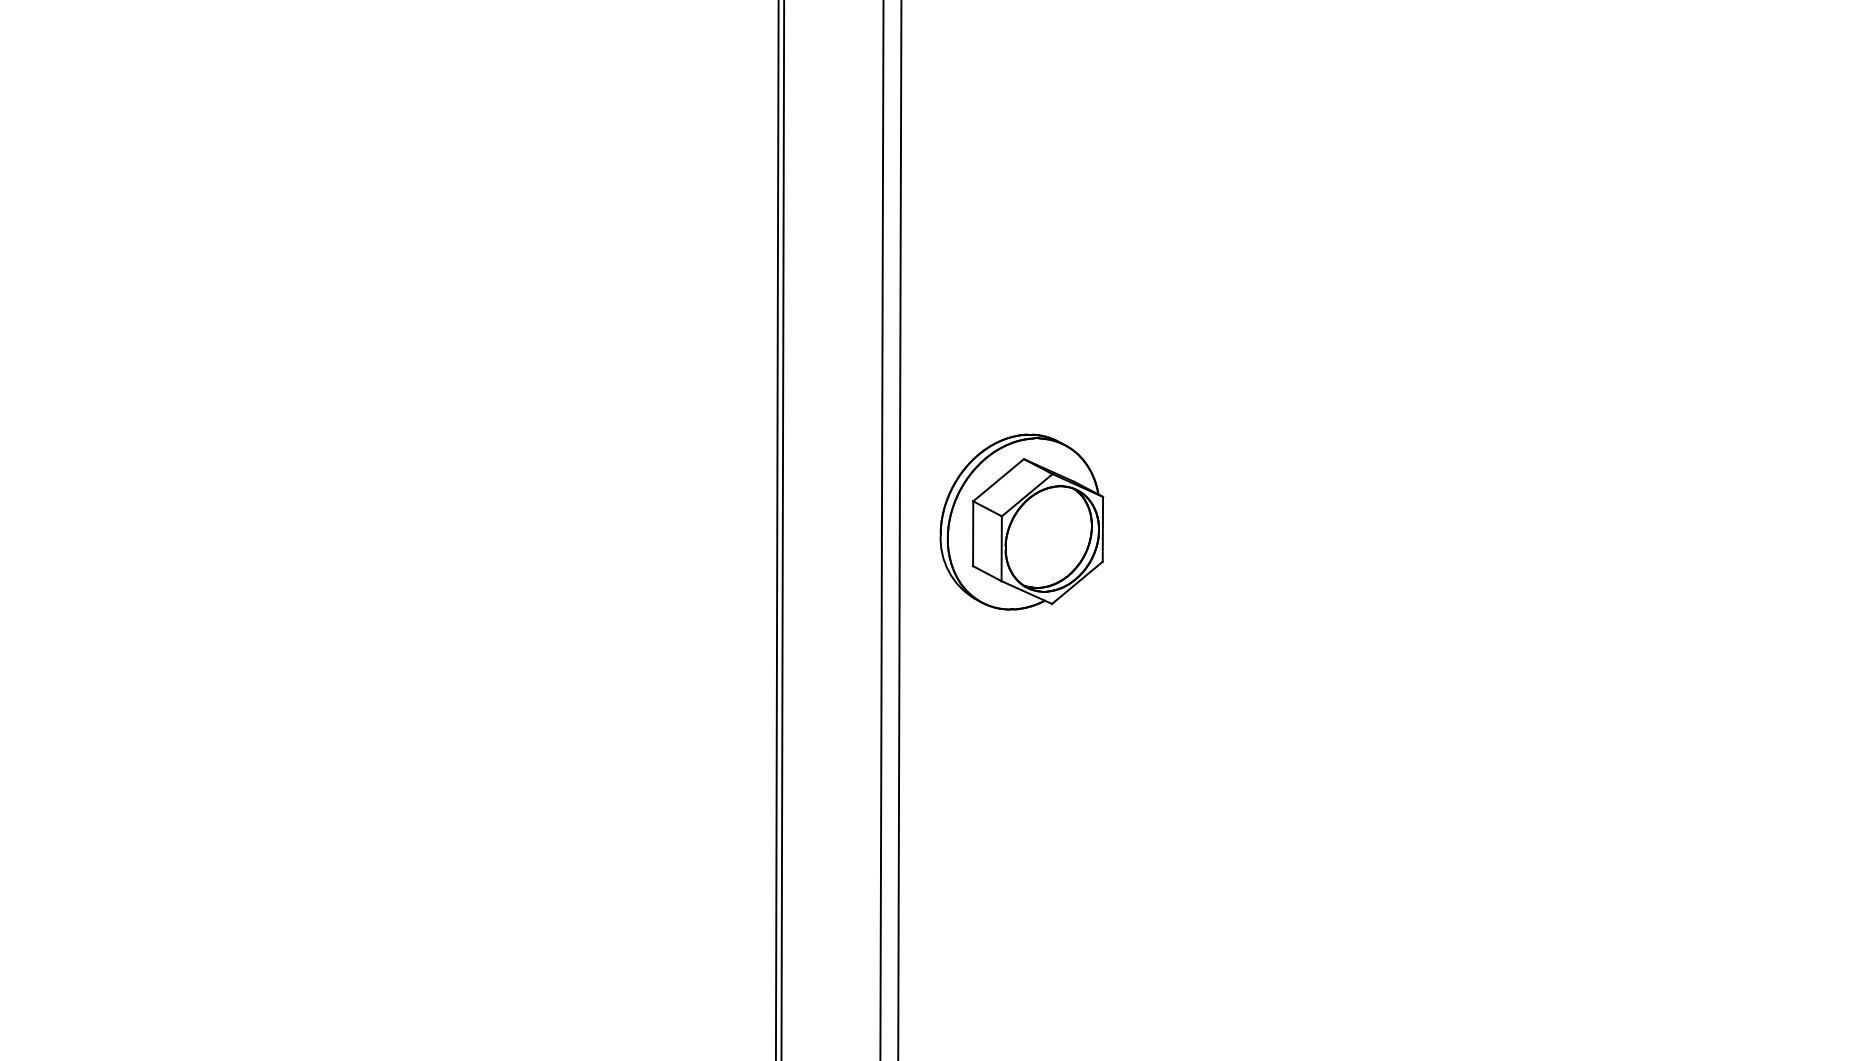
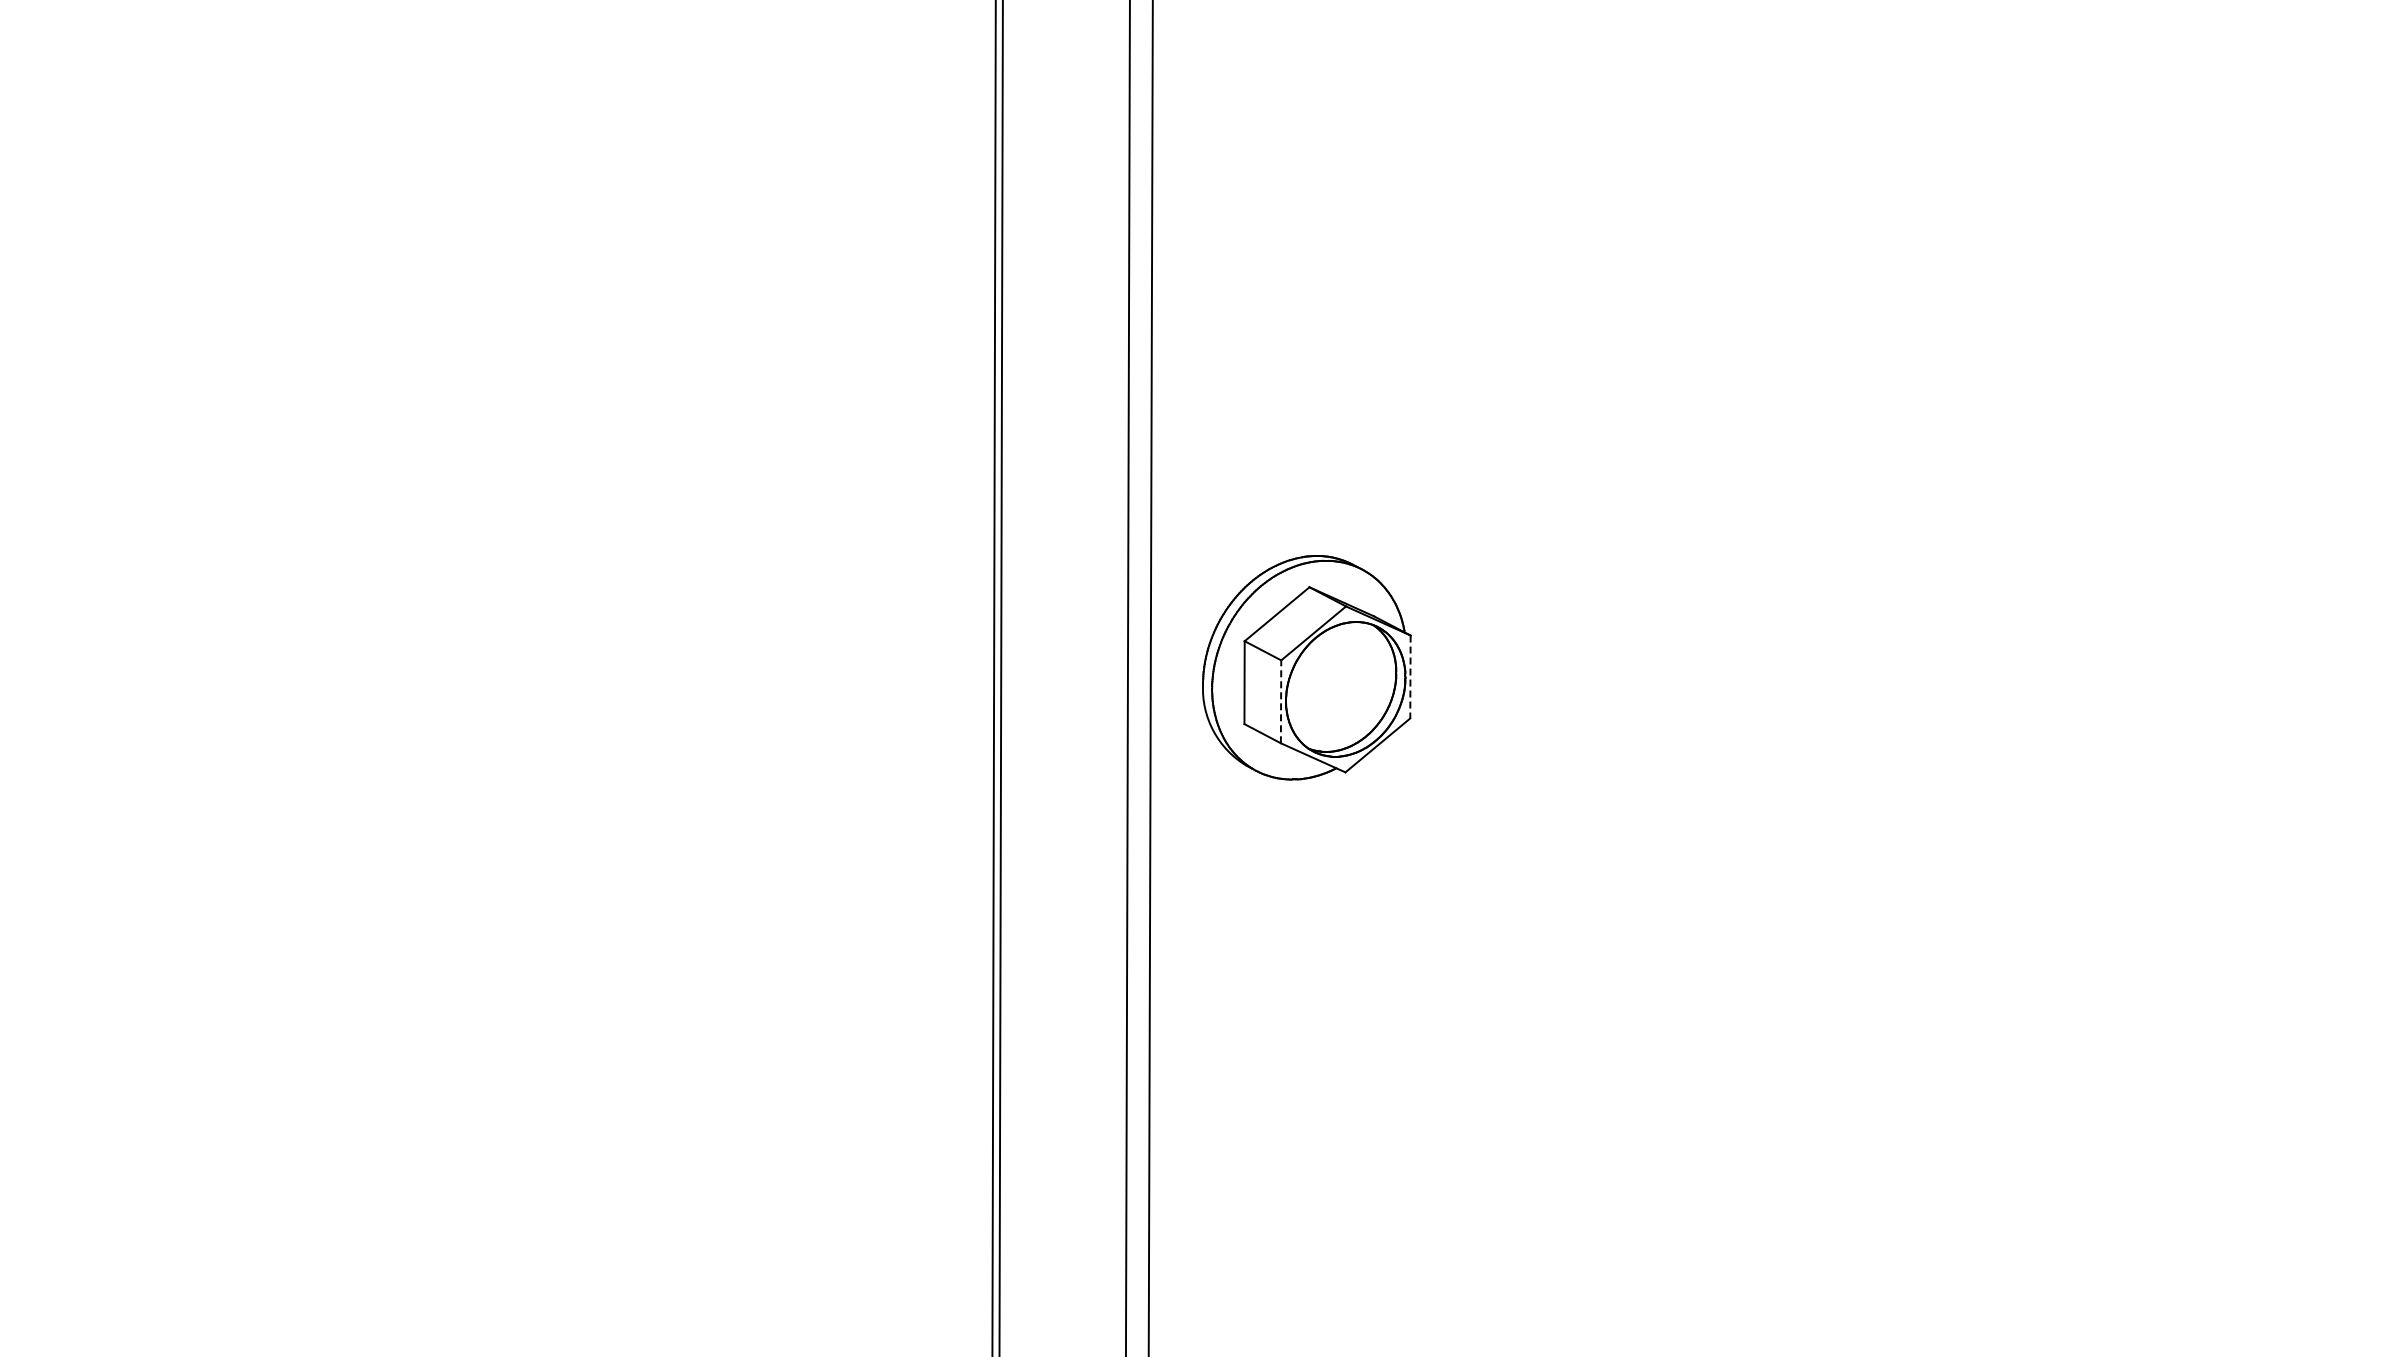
line: (1102, 529) -> (1410, 677), solid -> dashed
line: (1002, 548) -> (1281, 701), solid -> dashed

